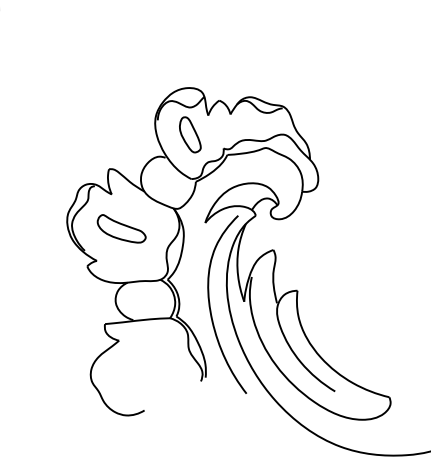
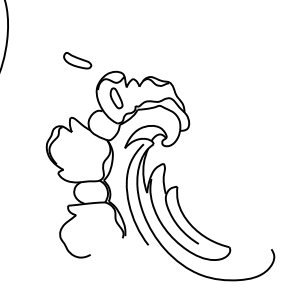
part: (121, 228) -> (77, 60), moved

